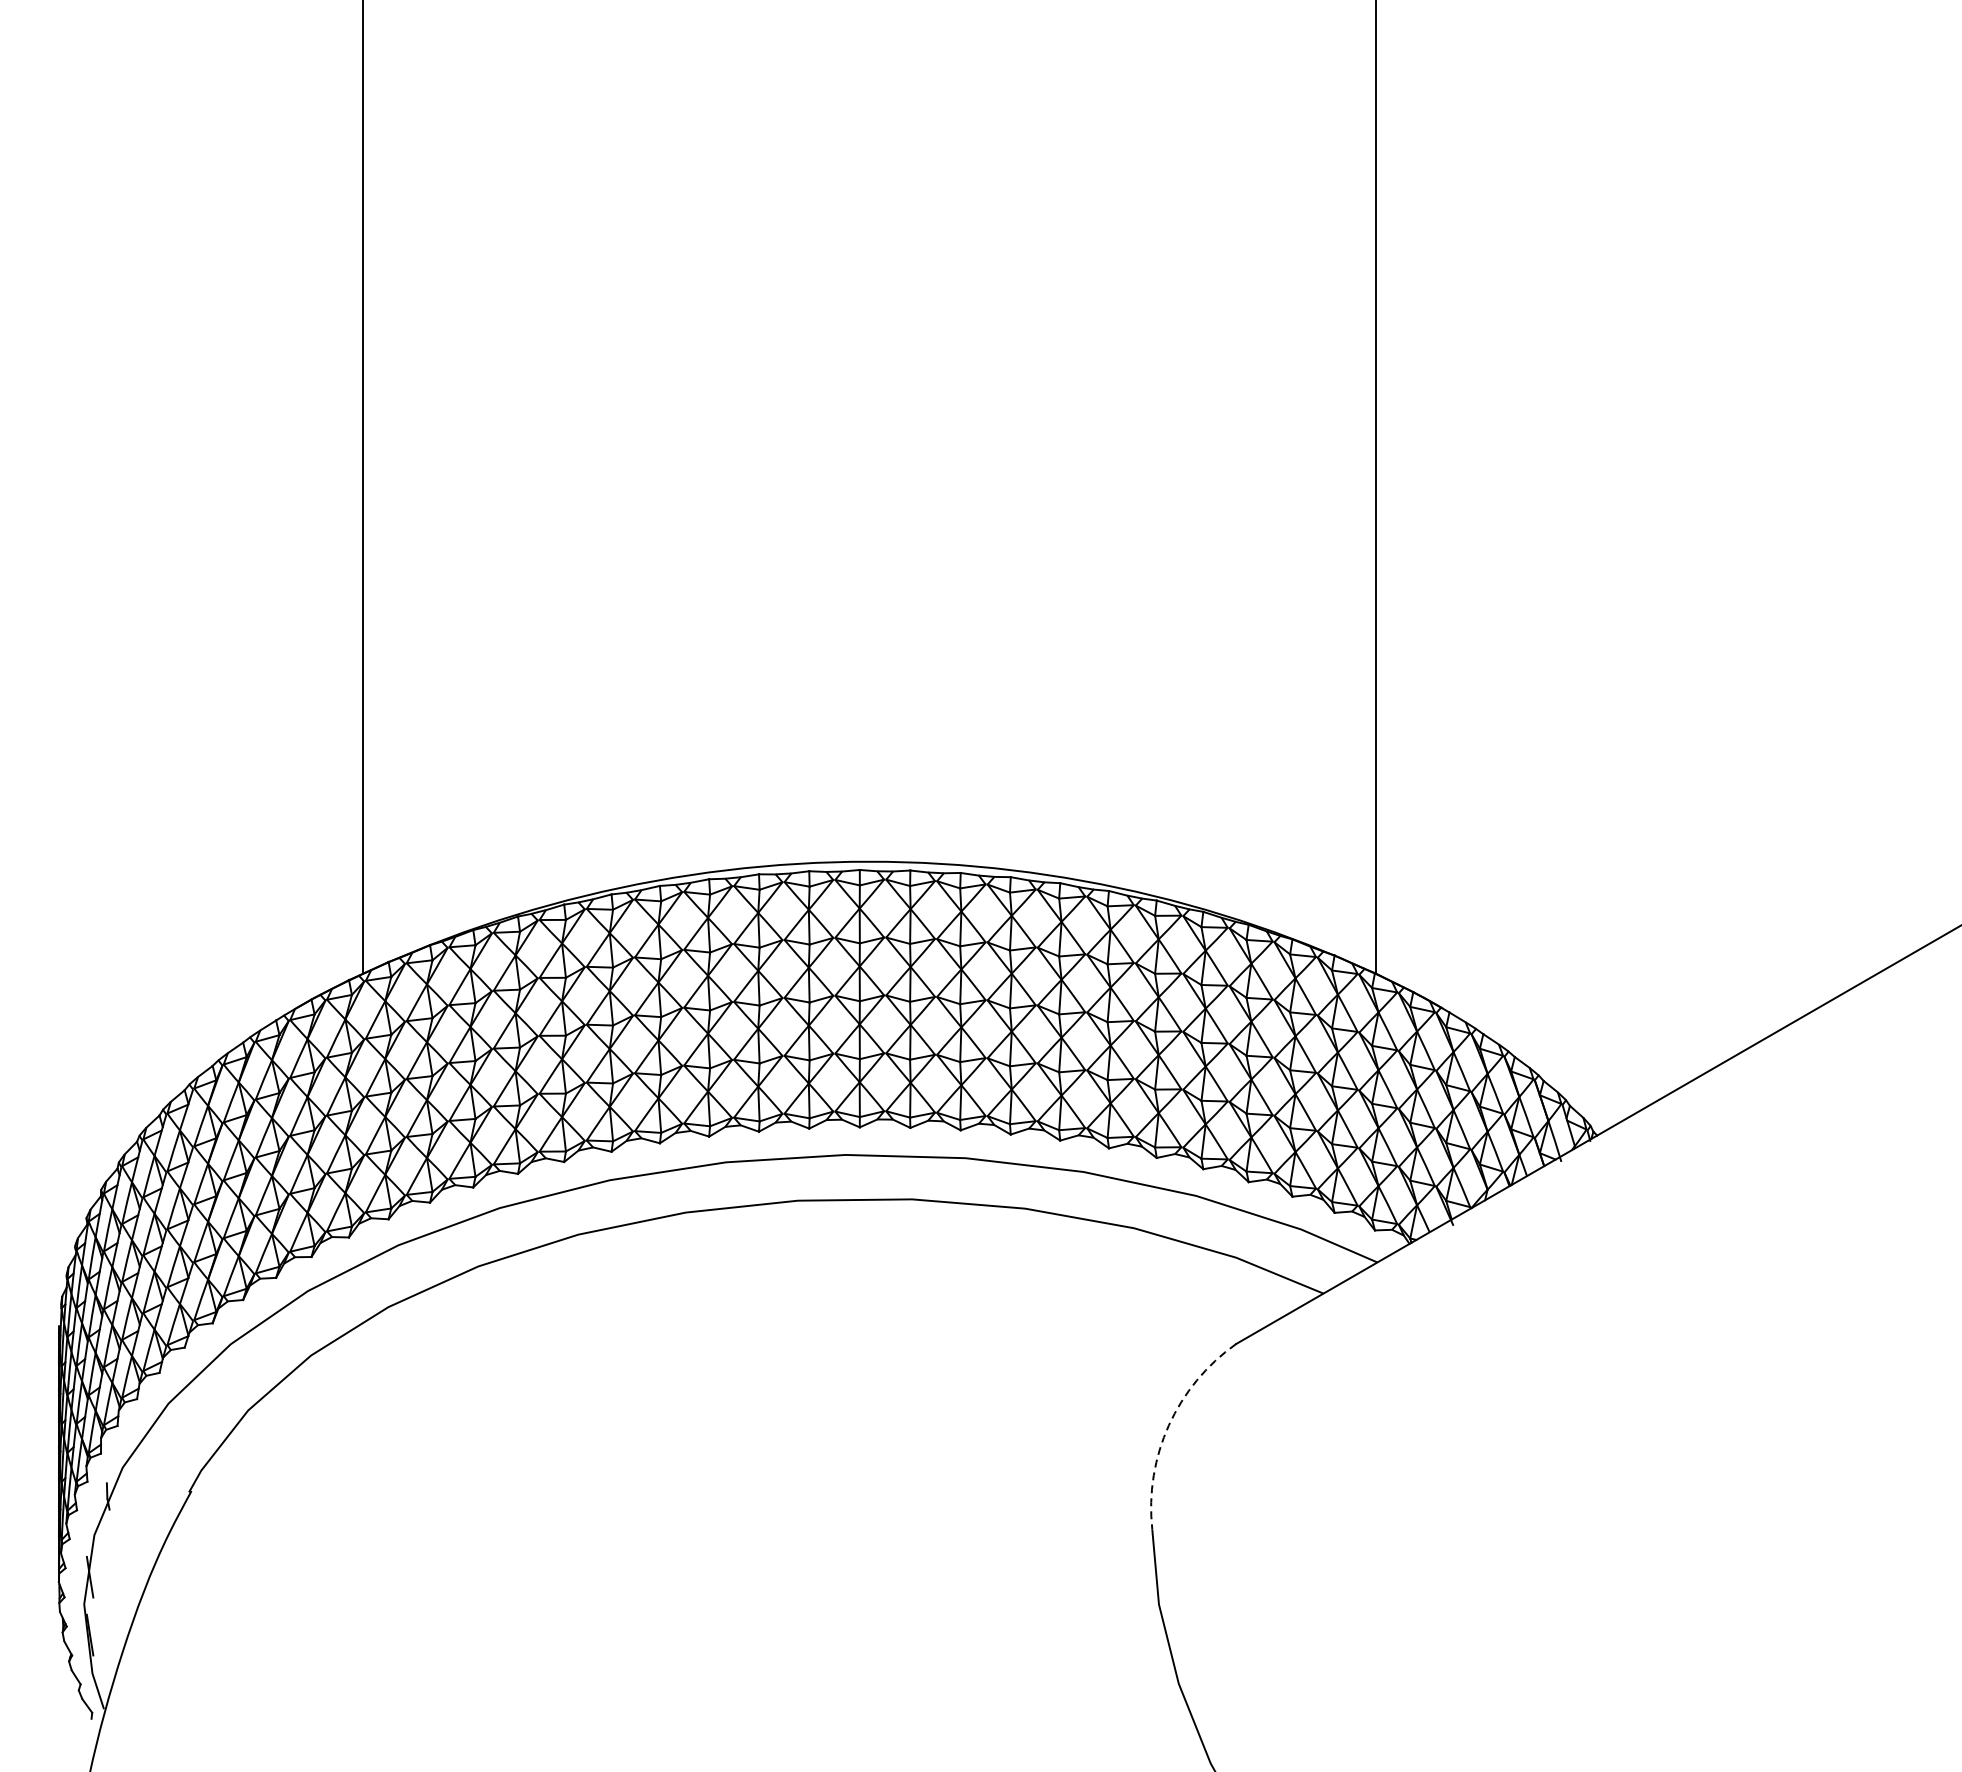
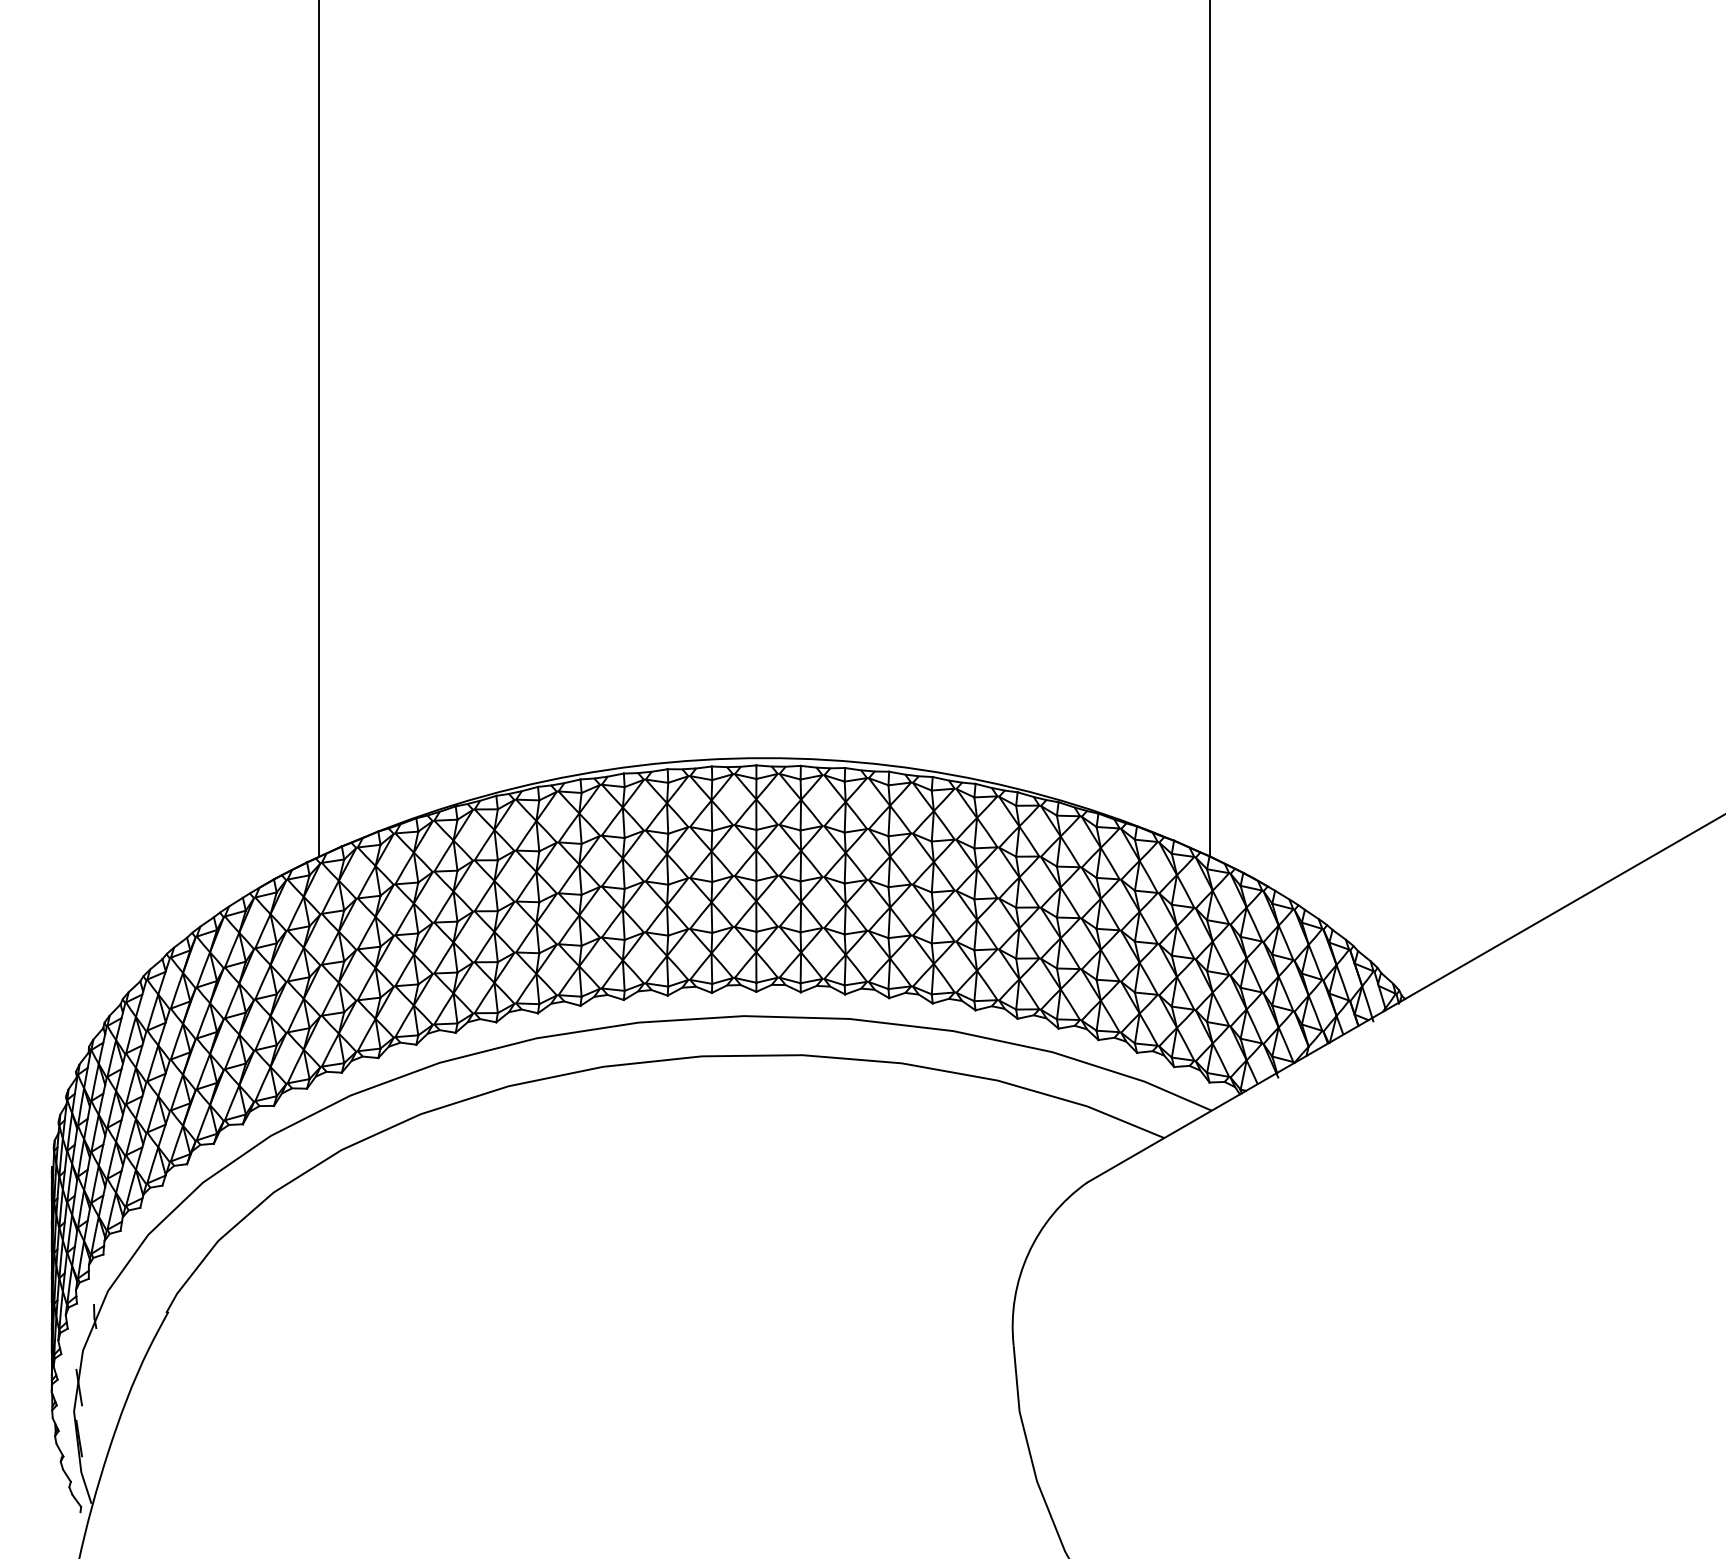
arc: (1169, 1424) -> (1028, 1253), dashed -> solid

